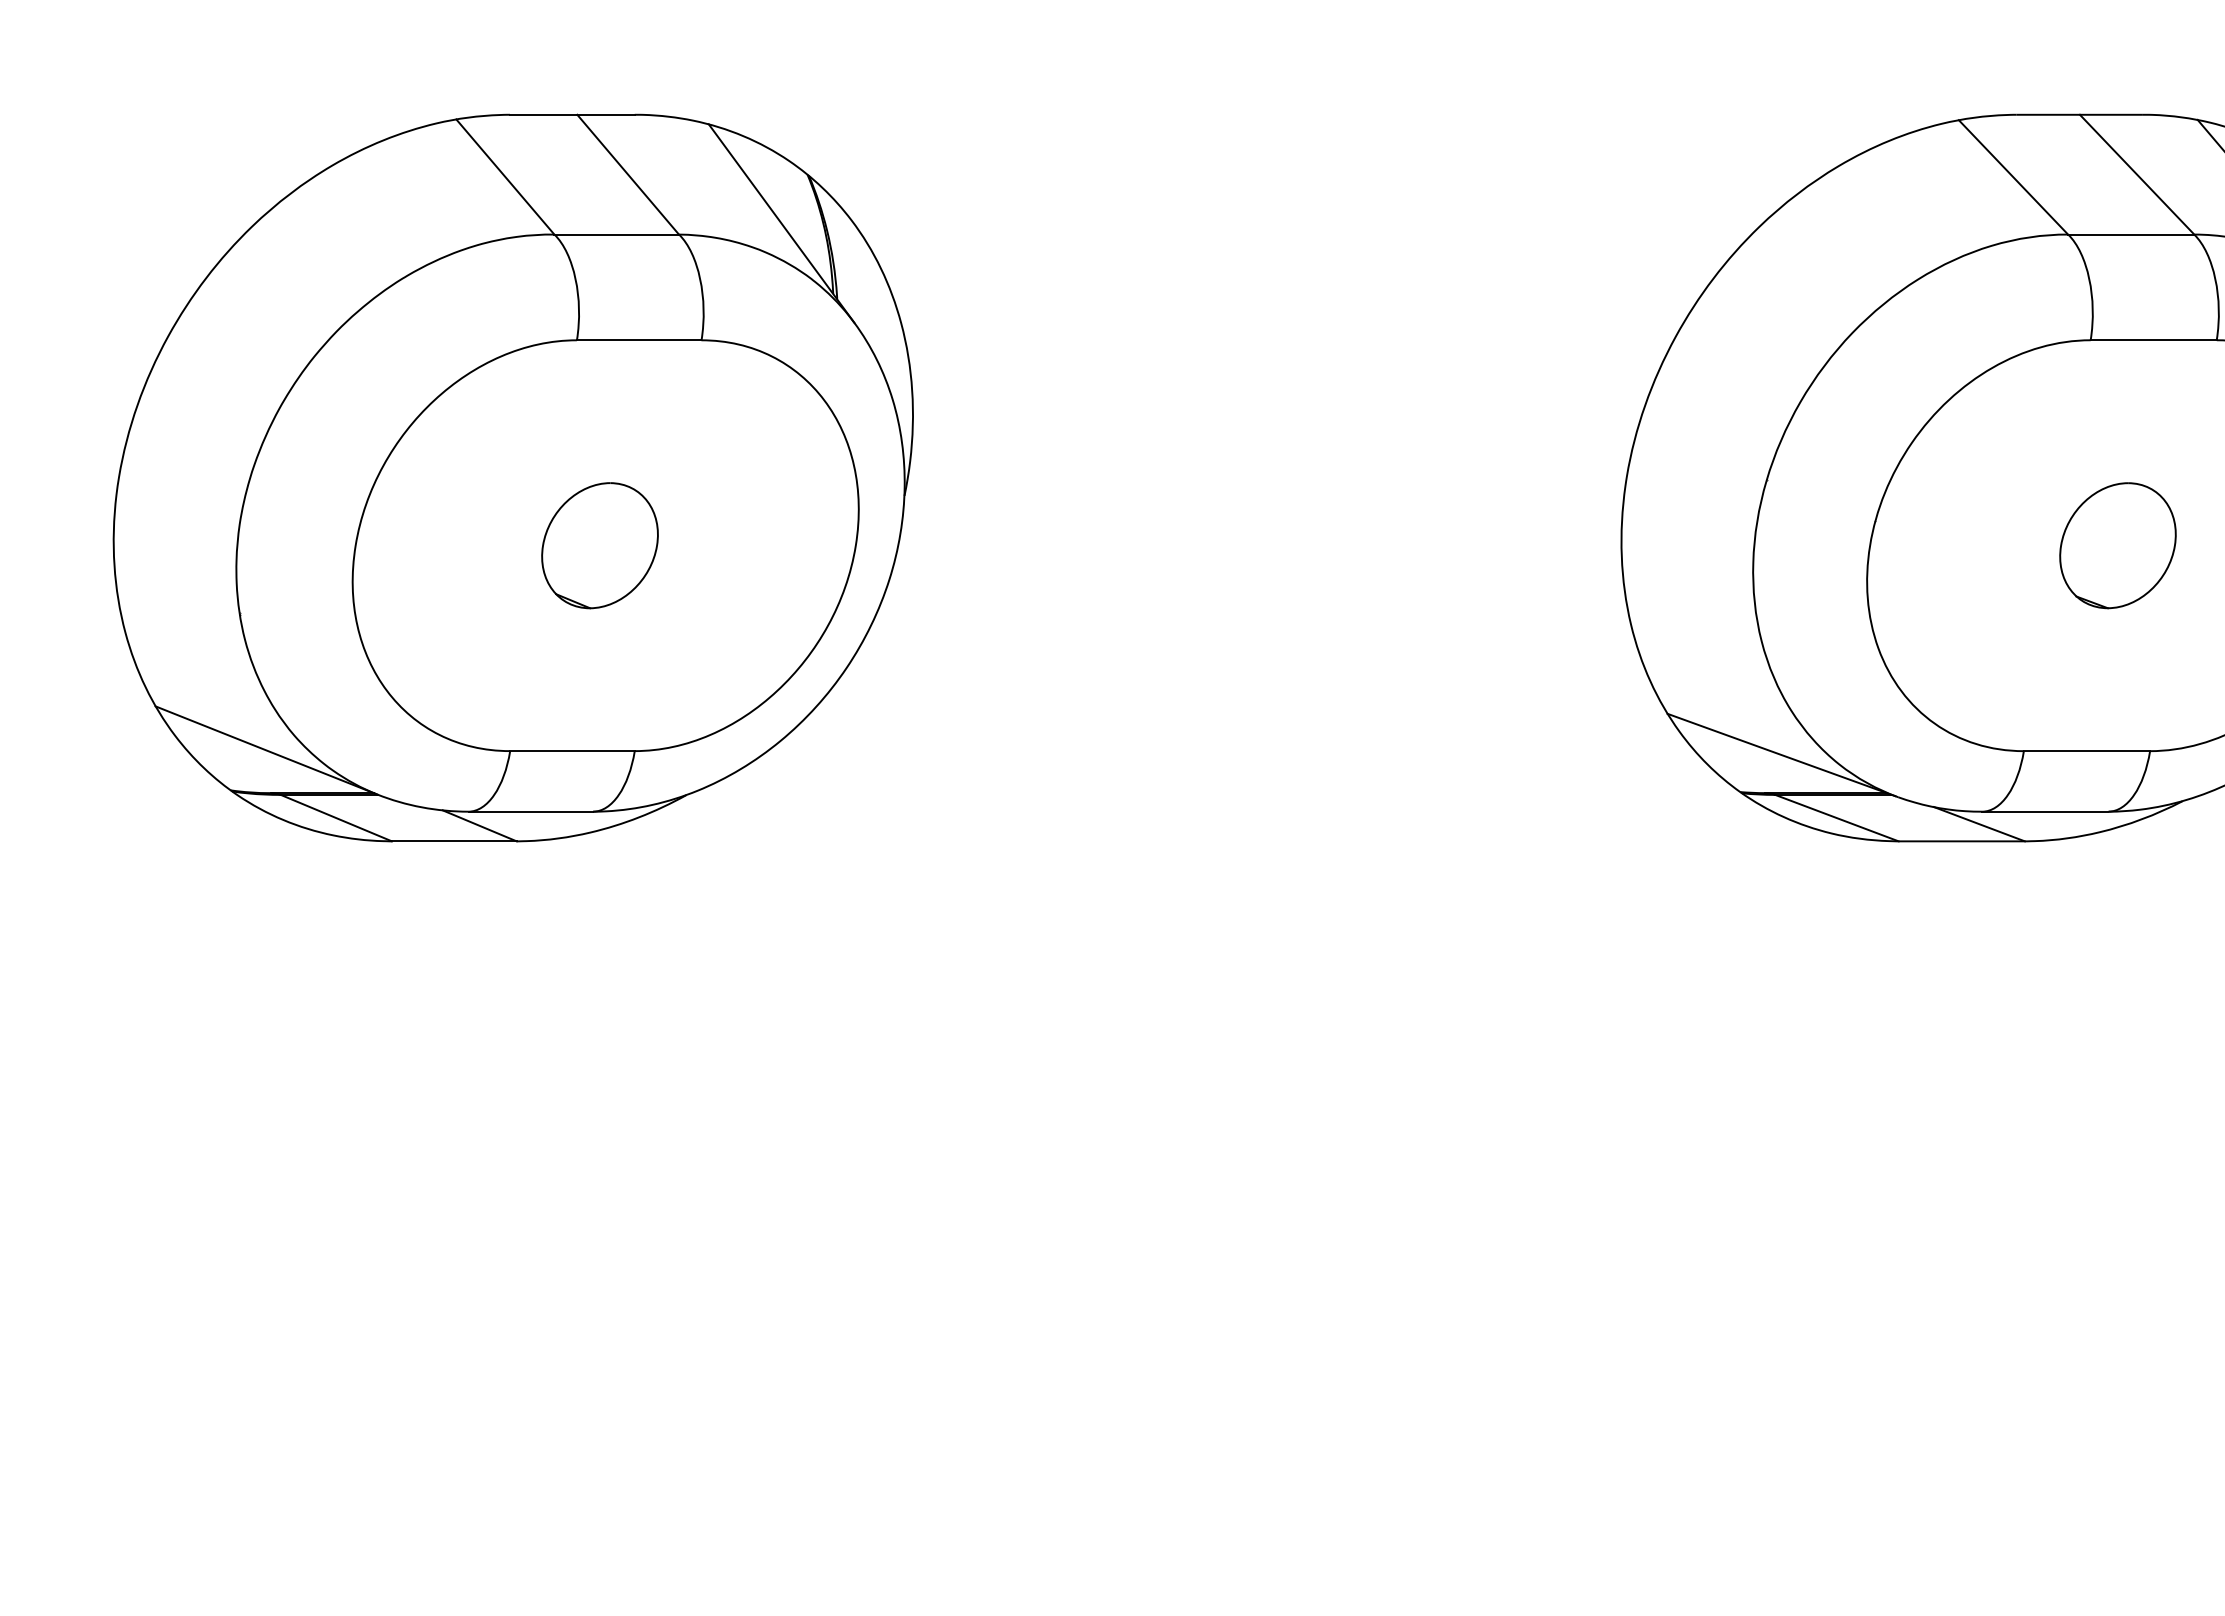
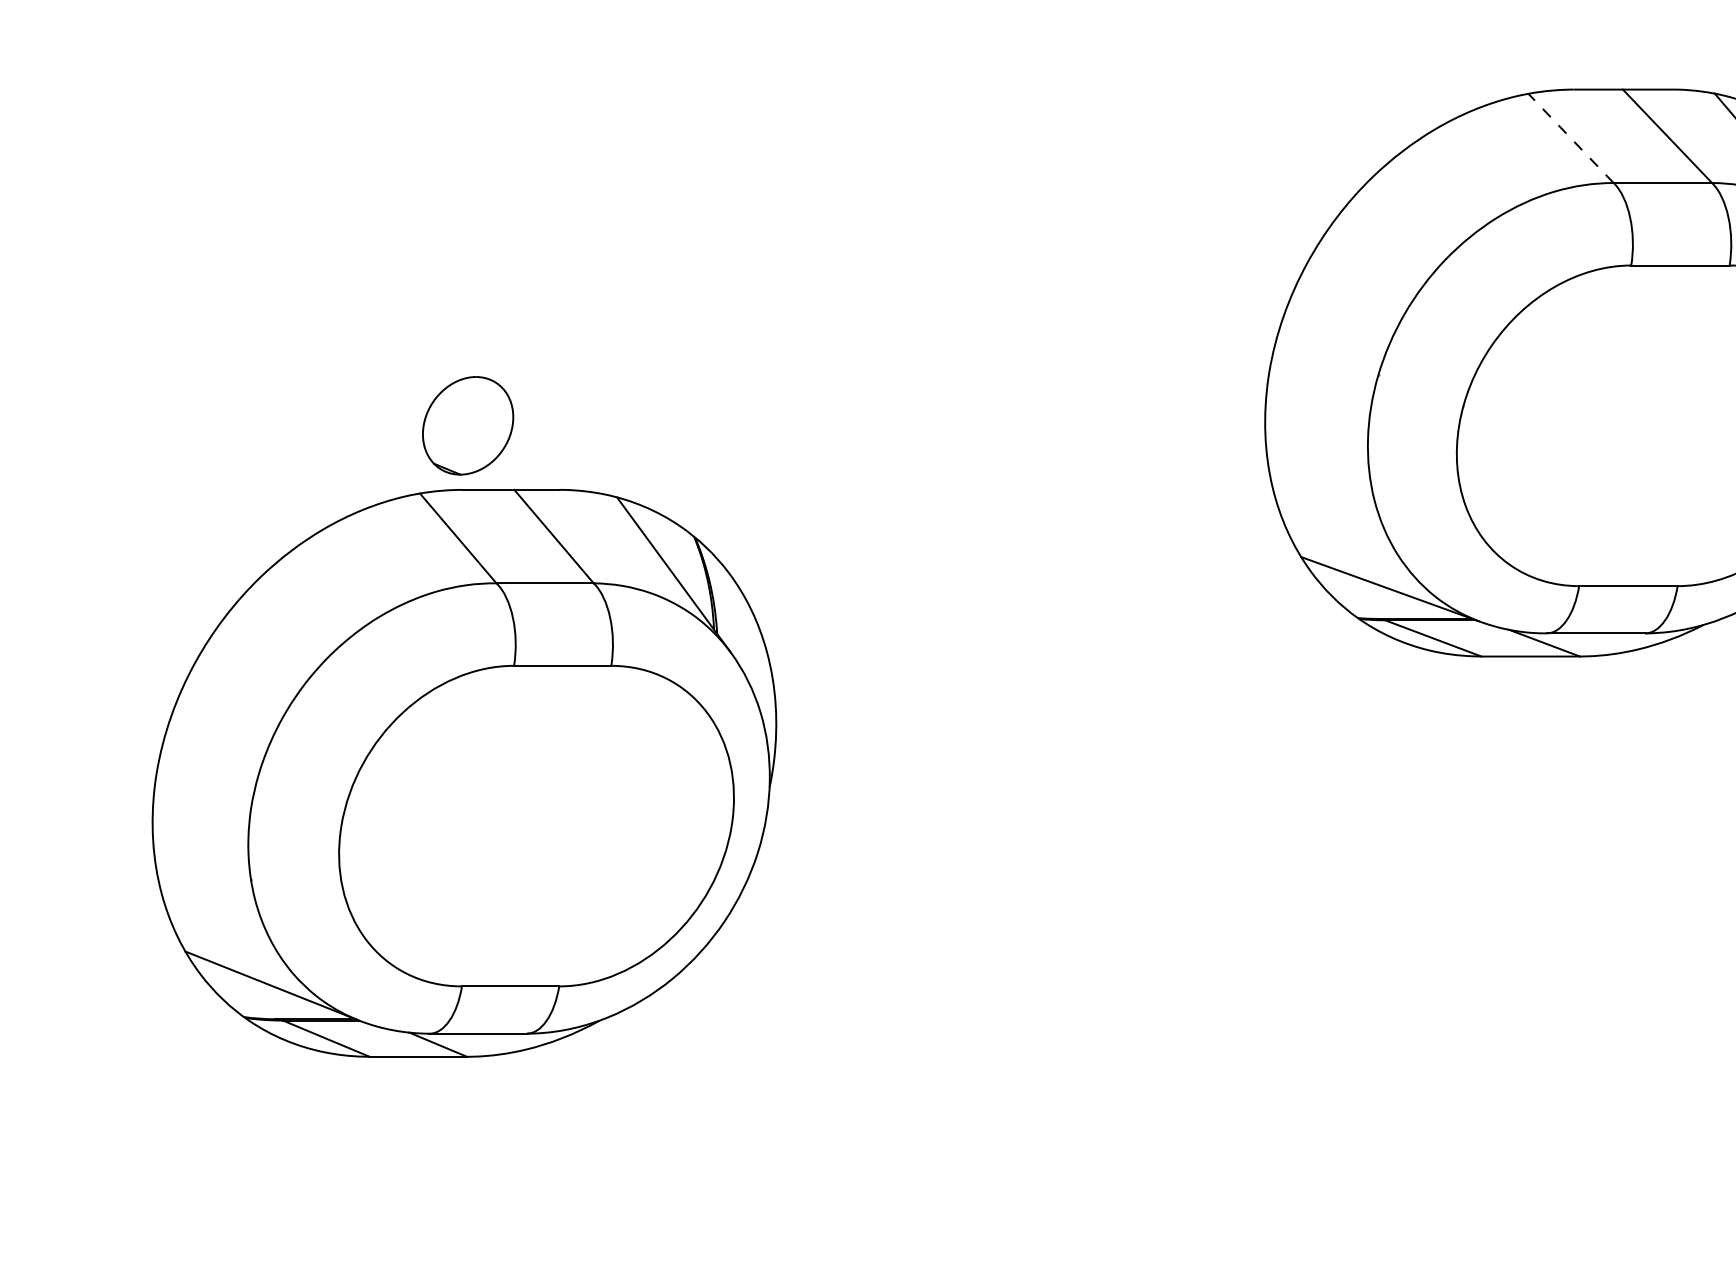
line: (2013, 177) -> (1571, 138), solid -> dashed
part: (512, 477) -> (463, 772), moved
part: (2117, 545) -> (1652, 425), removed

